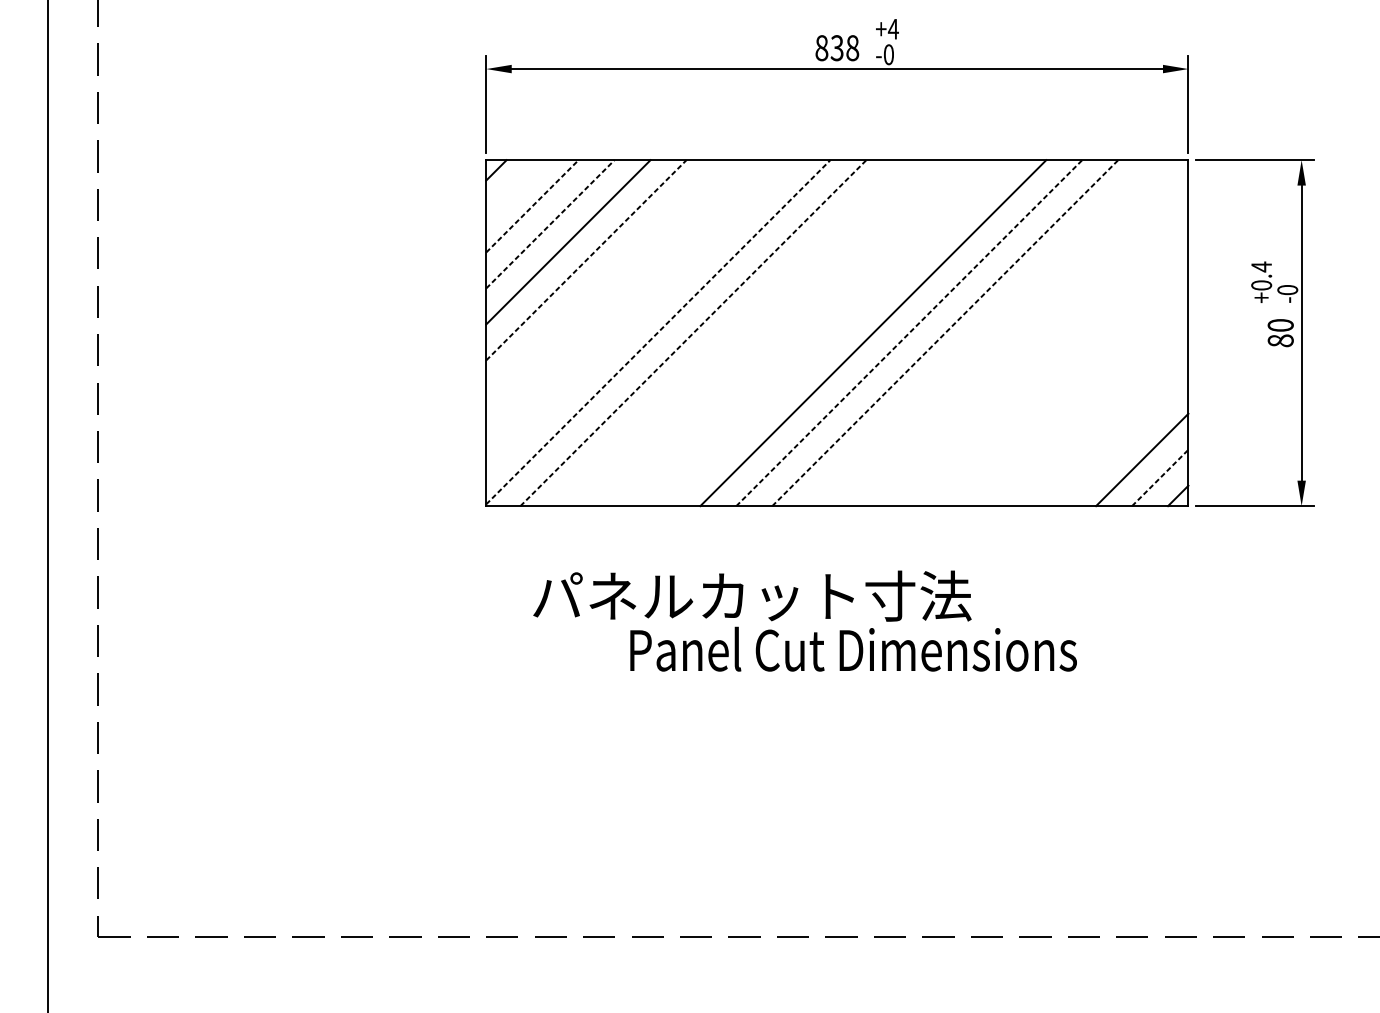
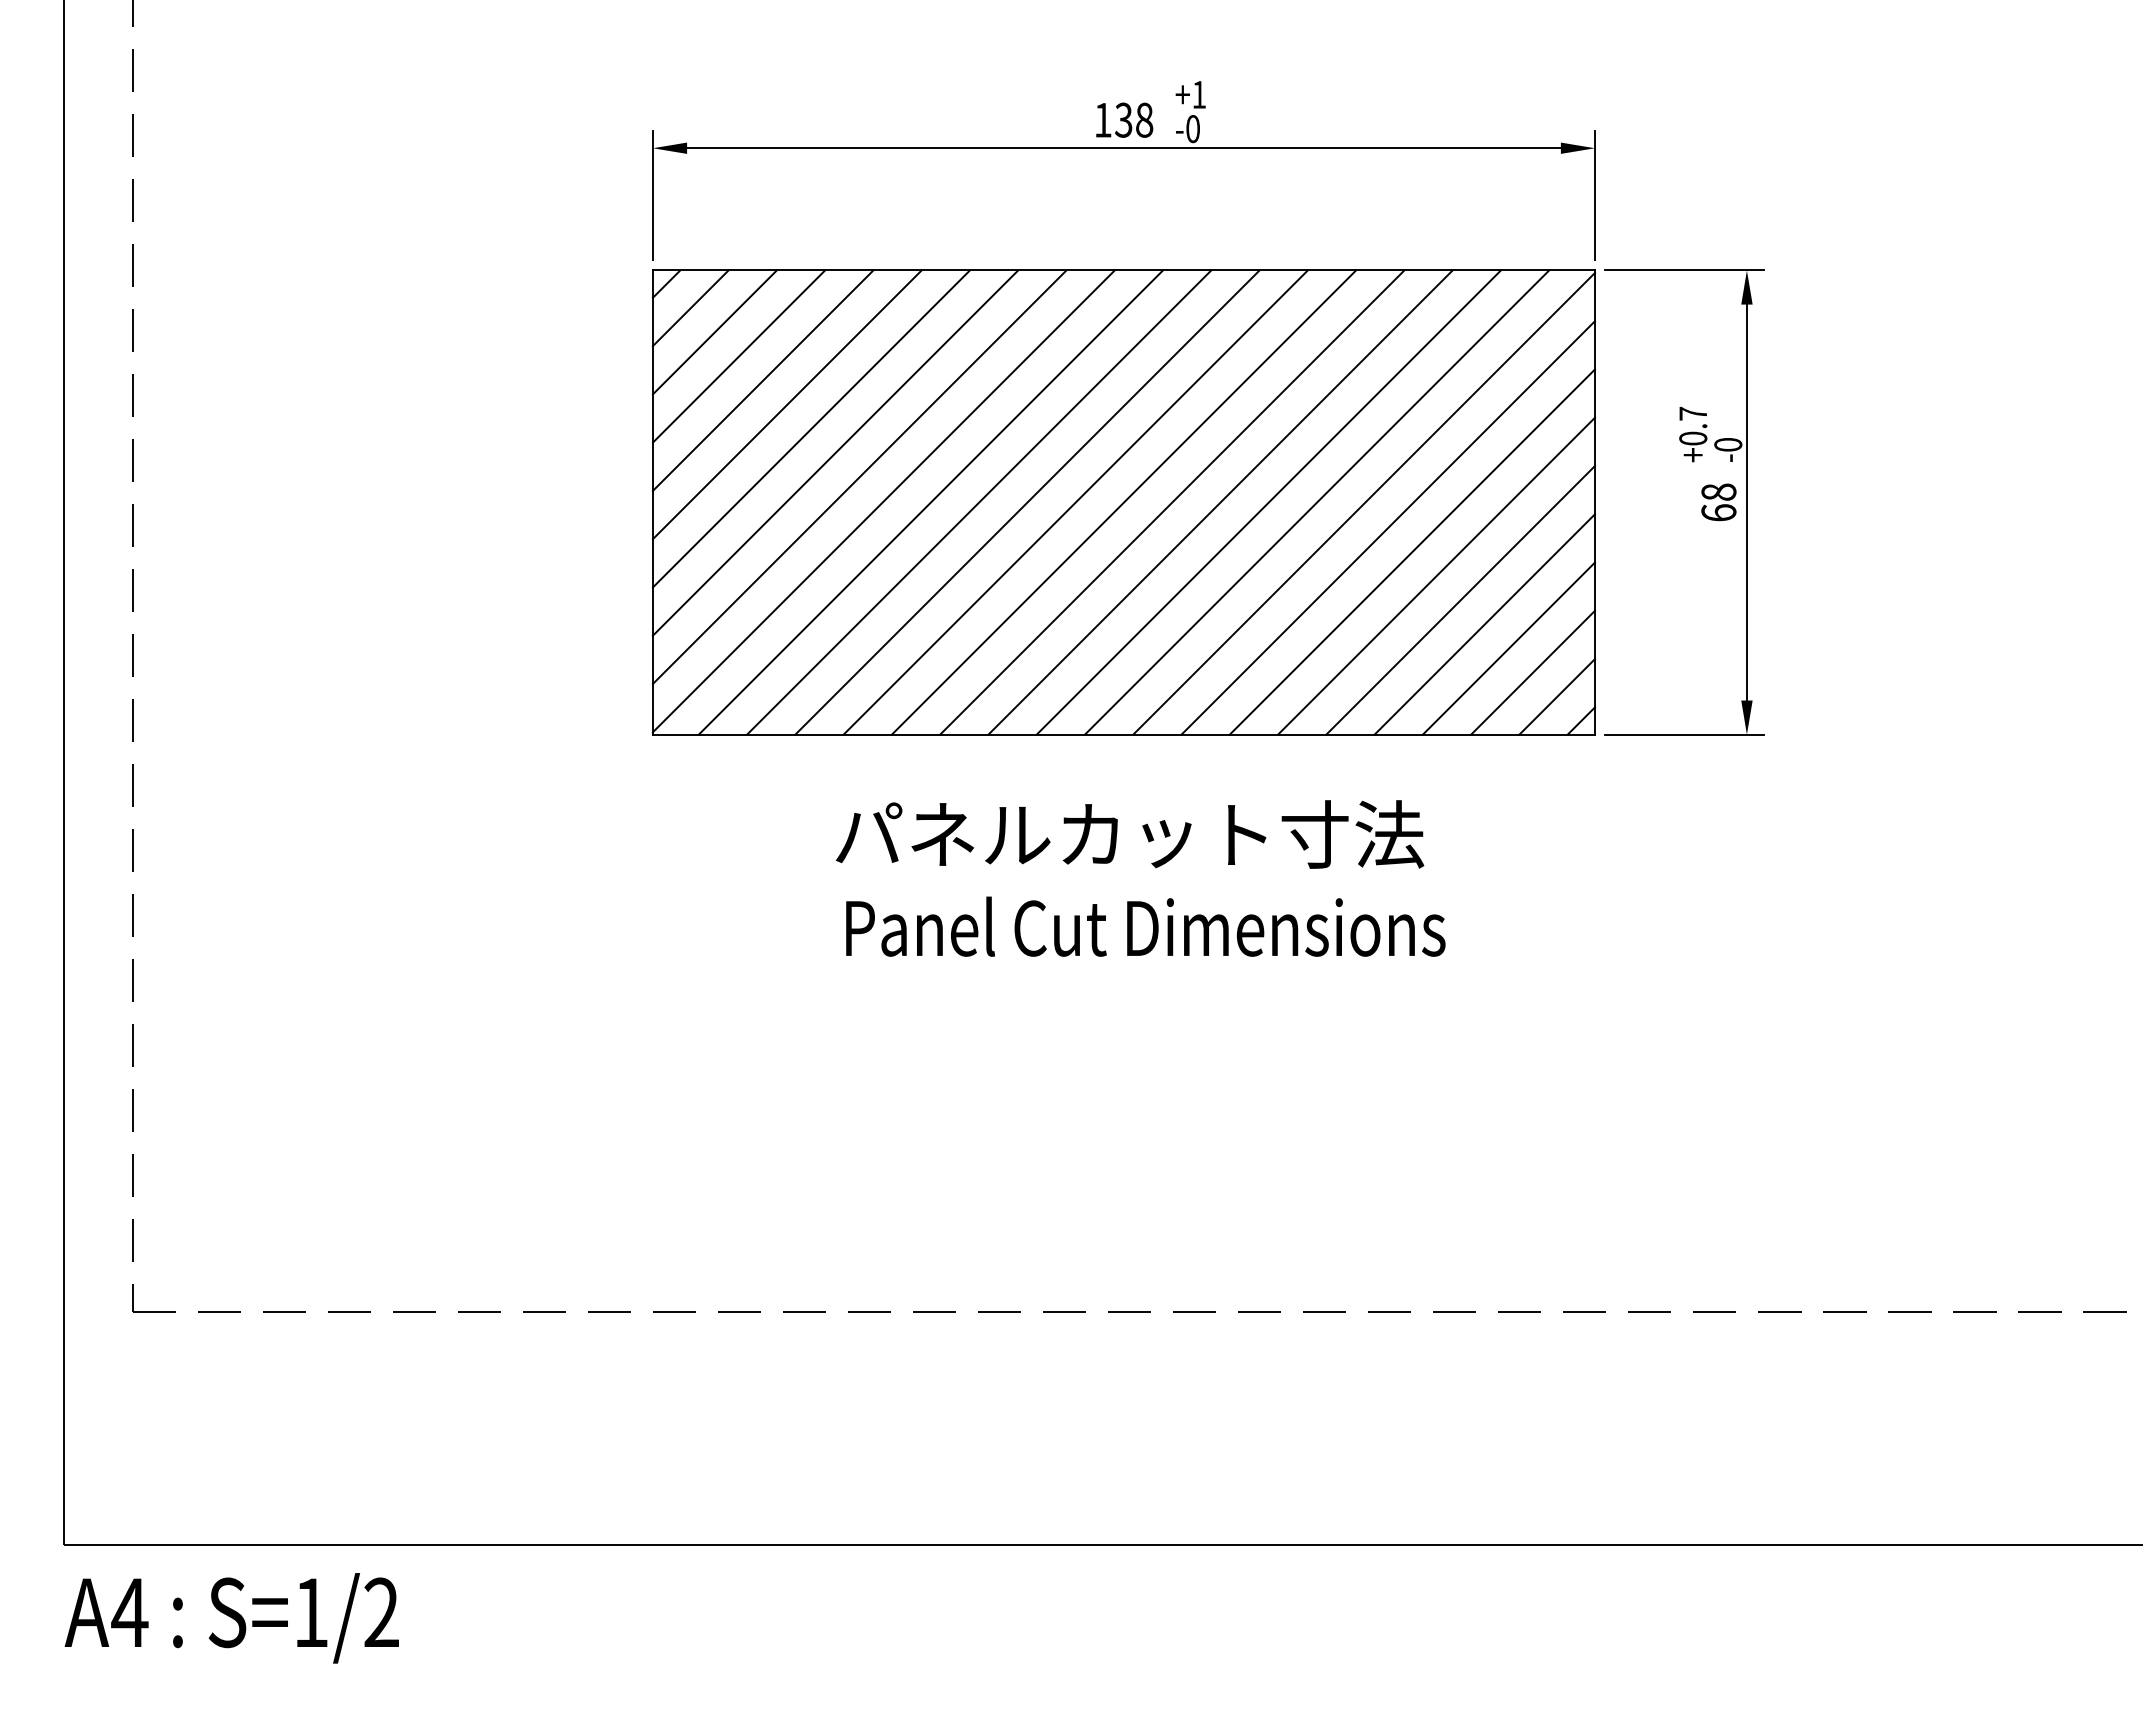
text: (892, 29) -> (1198, 94), +4 -> +1
text: (821, 47) -> (1102, 119), 838 -> 138
line: (514, 188) -> (690, 308), added
line: (532, 206) -> (714, 332), dashed -> solid
line: (550, 224) -> (739, 356), dashed -> solid
line: (586, 260) -> (787, 404), dashed -> solid
text: (1261, 266) -> (1692, 413), +0.4 -> +0.7
line: (603, 277) -> (810, 428), added
line: (622, 295) -> (835, 452), added
line: (640, 314) -> (859, 477), added
line: (658, 332) -> (883, 501), dashed -> solid
line: (693, 333) -> (931, 502), dashed -> solid
line: (729, 333) -> (979, 502), added
line: (765, 333) -> (1027, 502), added
line: (801, 333) -> (1075, 502), added
line: (837, 333) -> (1123, 502), added
line: (909, 333) -> (1220, 502), dashed -> solid
line: (945, 333) -> (1269, 502), dashed -> solid
line: (980, 333) -> (1316, 502), added
line: (1016, 333) -> (1364, 503), added
text: (1280, 333) -> (1718, 502), 80 -> 68
line: (1034, 351) -> (1388, 527), added
line: (1052, 369) -> (1412, 551), added
line: (1070, 387) -> (1436, 575), added
line: (1088, 406) -> (1460, 600), added
line: (1106, 424) -> (1484, 624), added
line: (1123, 441) -> (1508, 648), added
line: (1160, 477) -> (1557, 696), dashed -> solid
text: (752, 596) -> (1129, 834), moved

